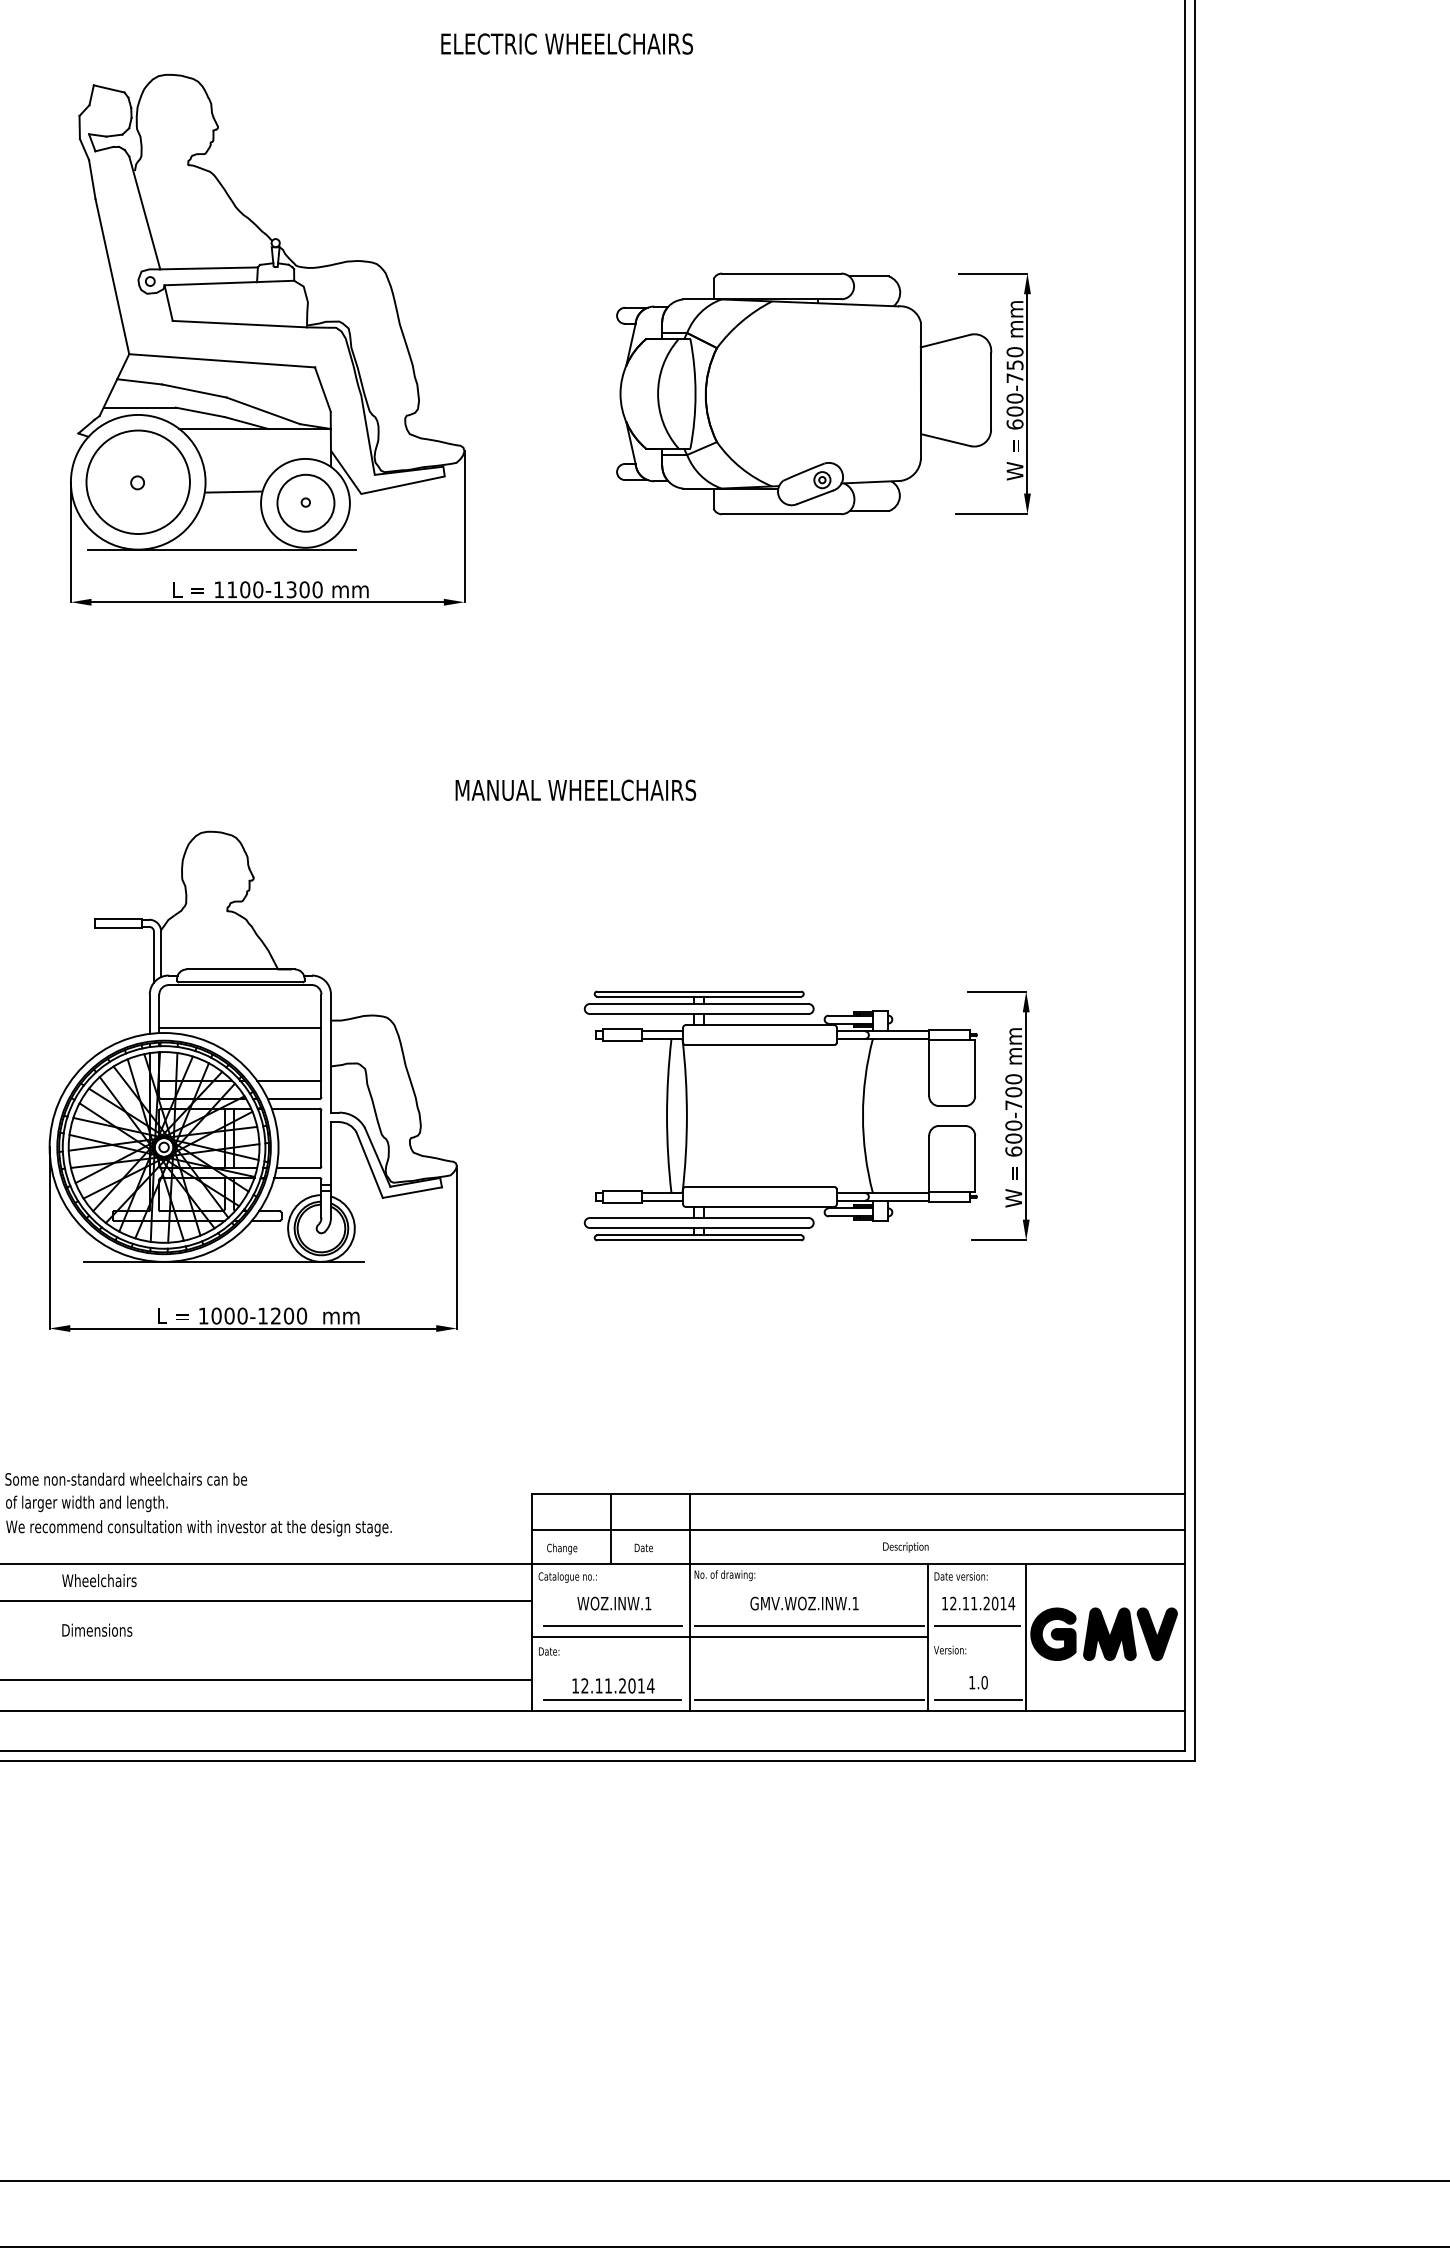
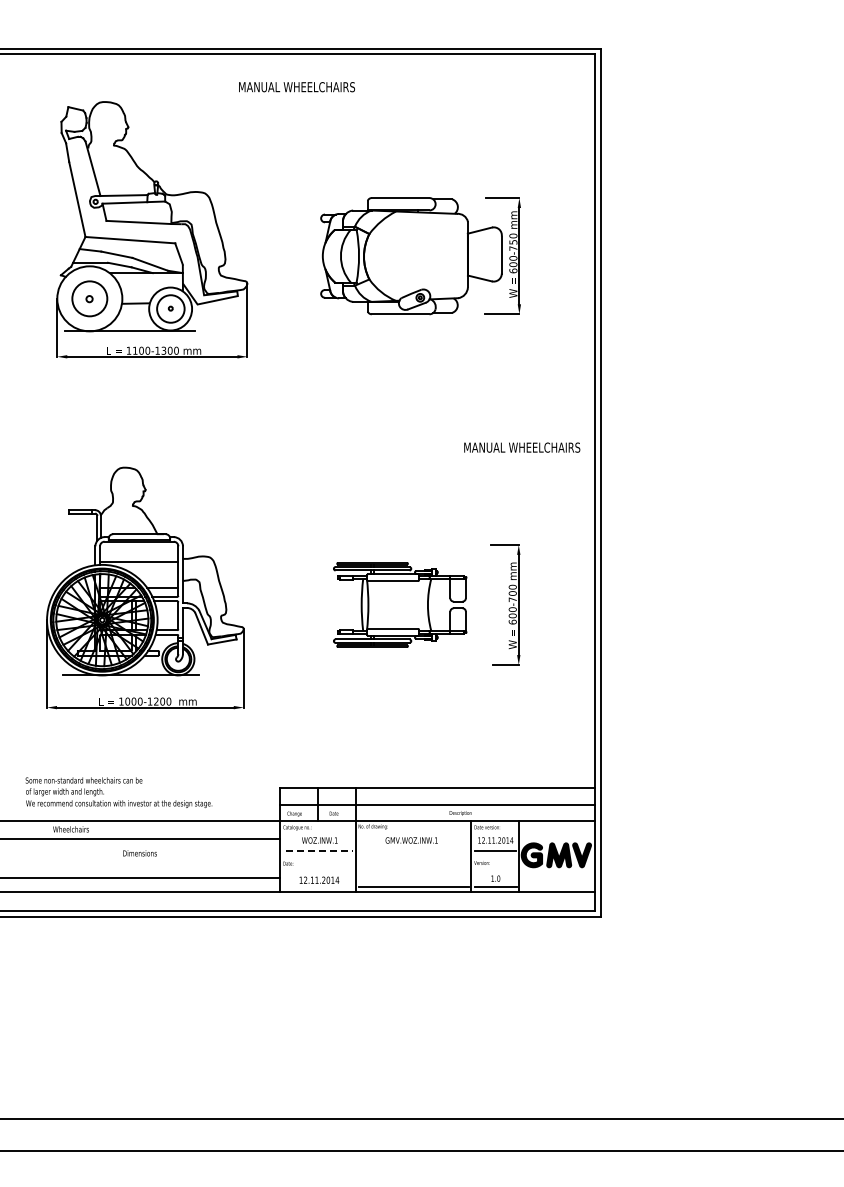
text: (566, 44) -> (296, 87), ELECTRIC WHEELCHAIRS -> MANUAL WHEELCHAIRS
circle: (137, 481) -> (89, 298), size x0.7
text: (576, 789) -> (522, 447), moved
part: (779, 1115) -> (399, 604), size x0.7
line: (613, 1626) -> (319, 851), solid -> dashed
line: (808, 1626) -> (413, 851), removed
text: (96, 1630) -> (139, 853), moved
line: (729, 1636) -> (375, 856), removed
line: (611, 1698) -> (318, 886), removed

